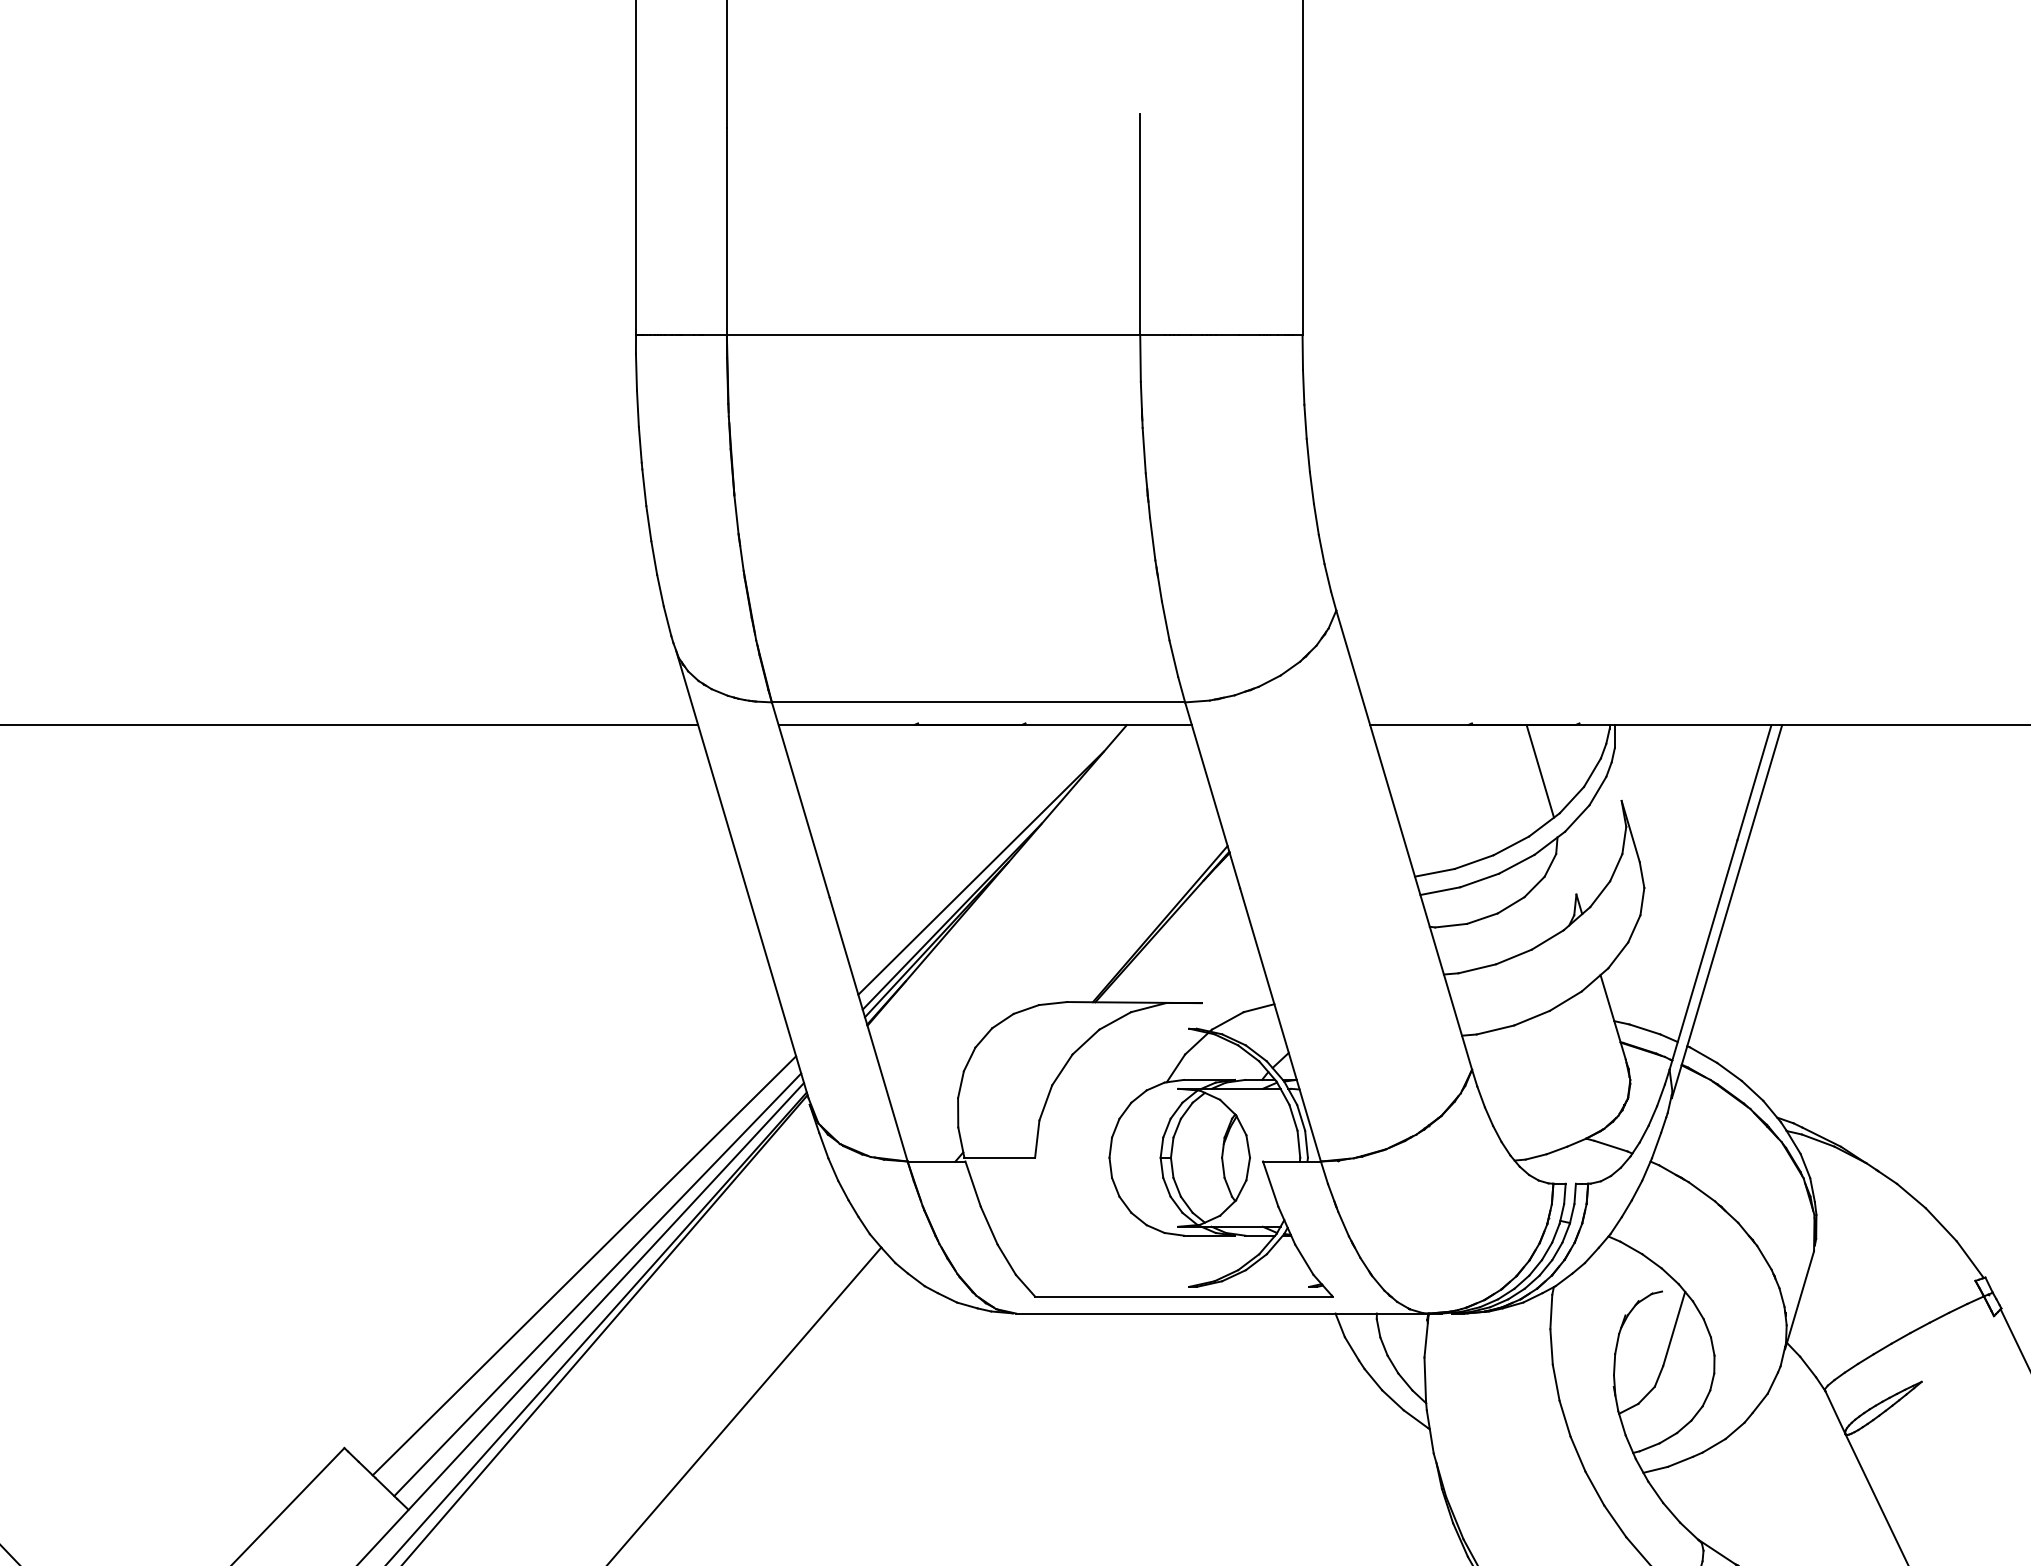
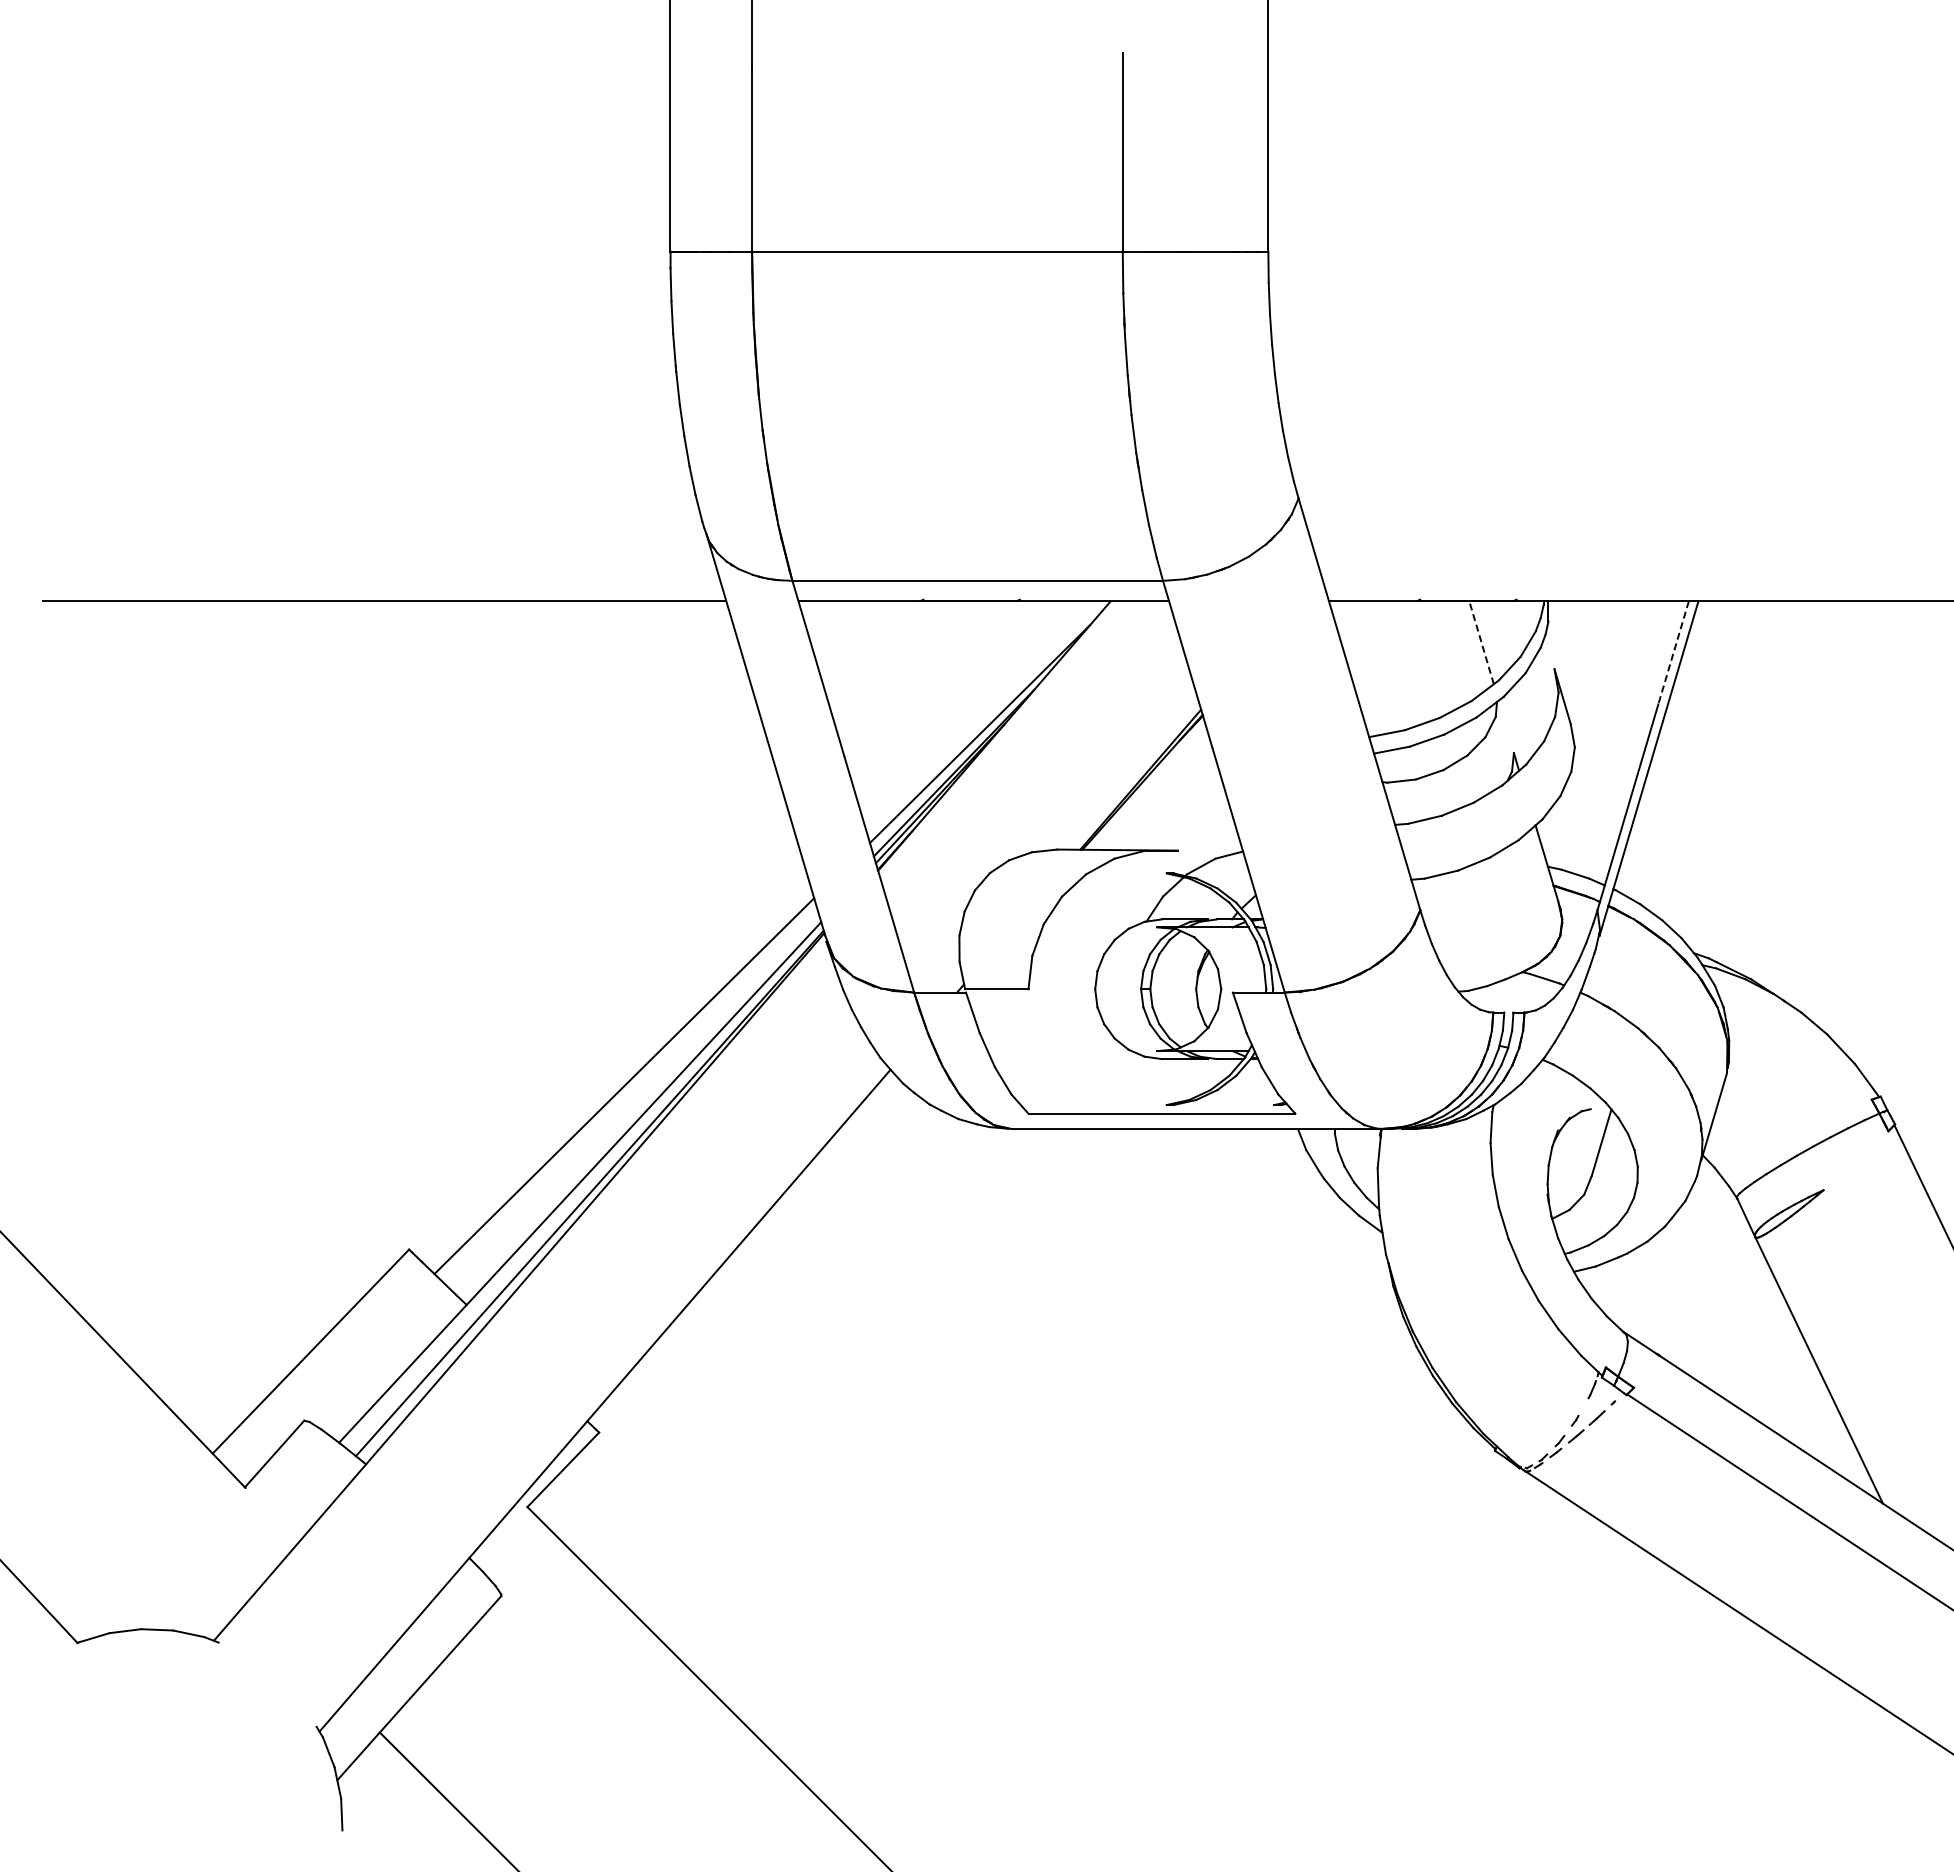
line: (1540, 771) -> (1481, 642), solid -> dashed
line: (1754, 782) -> (1673, 652), solid -> dashed
line: (596, 1284) -> (635, 1102), removed

